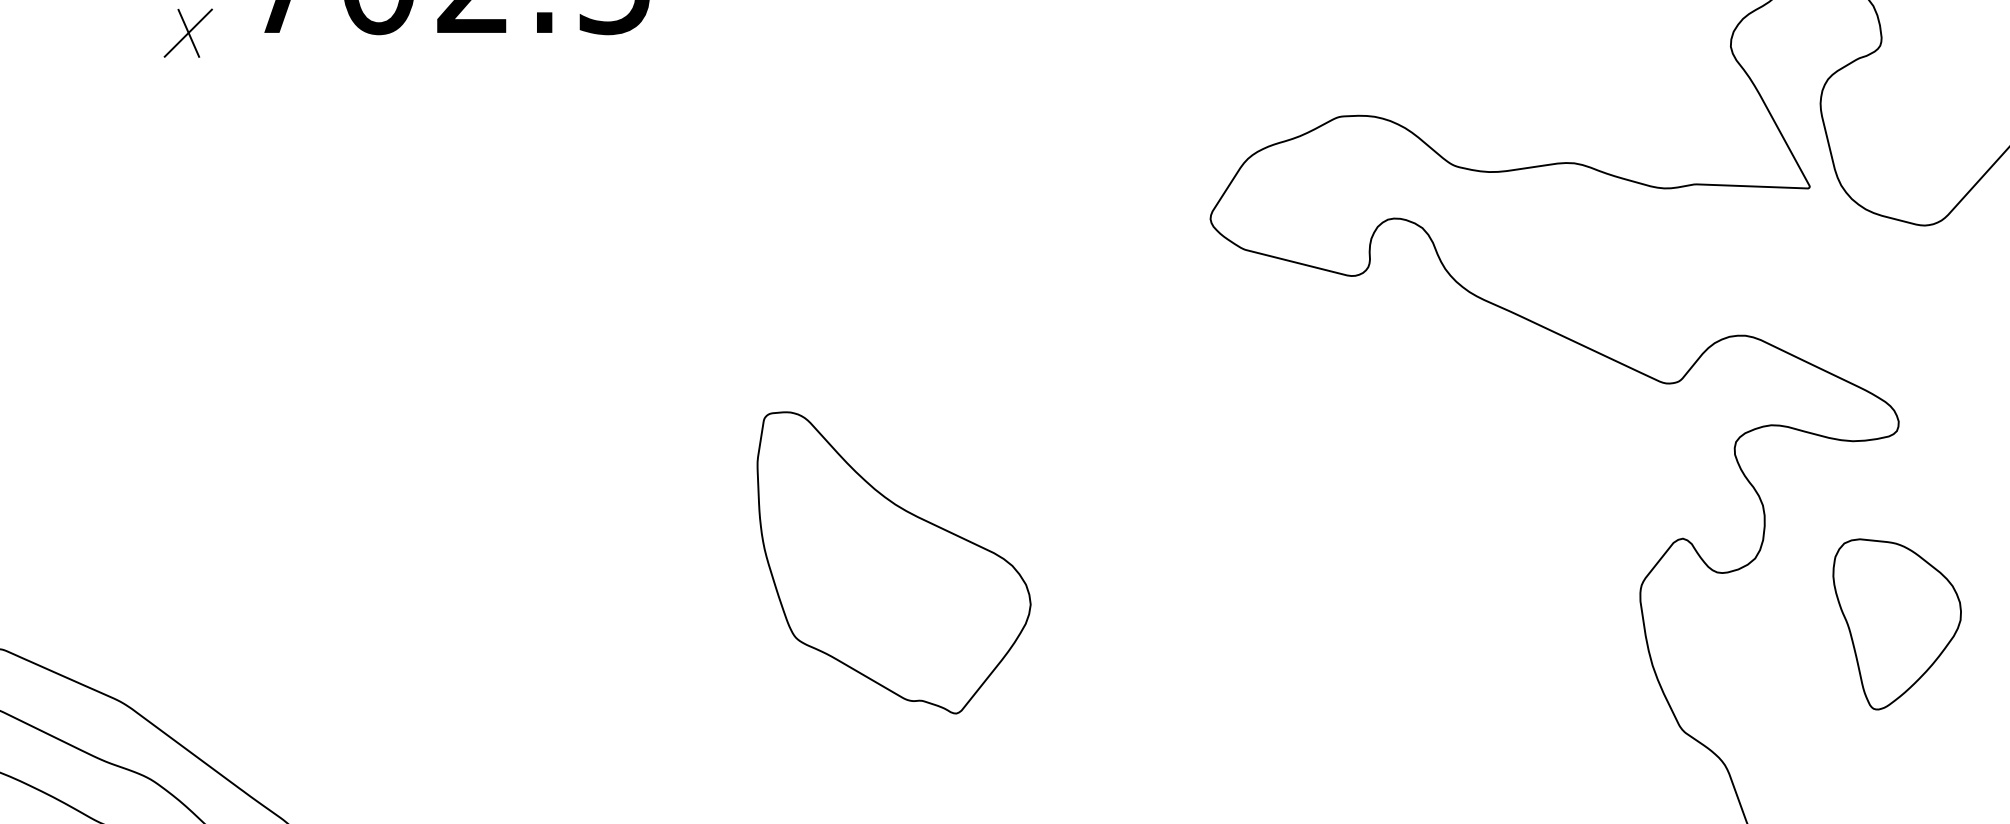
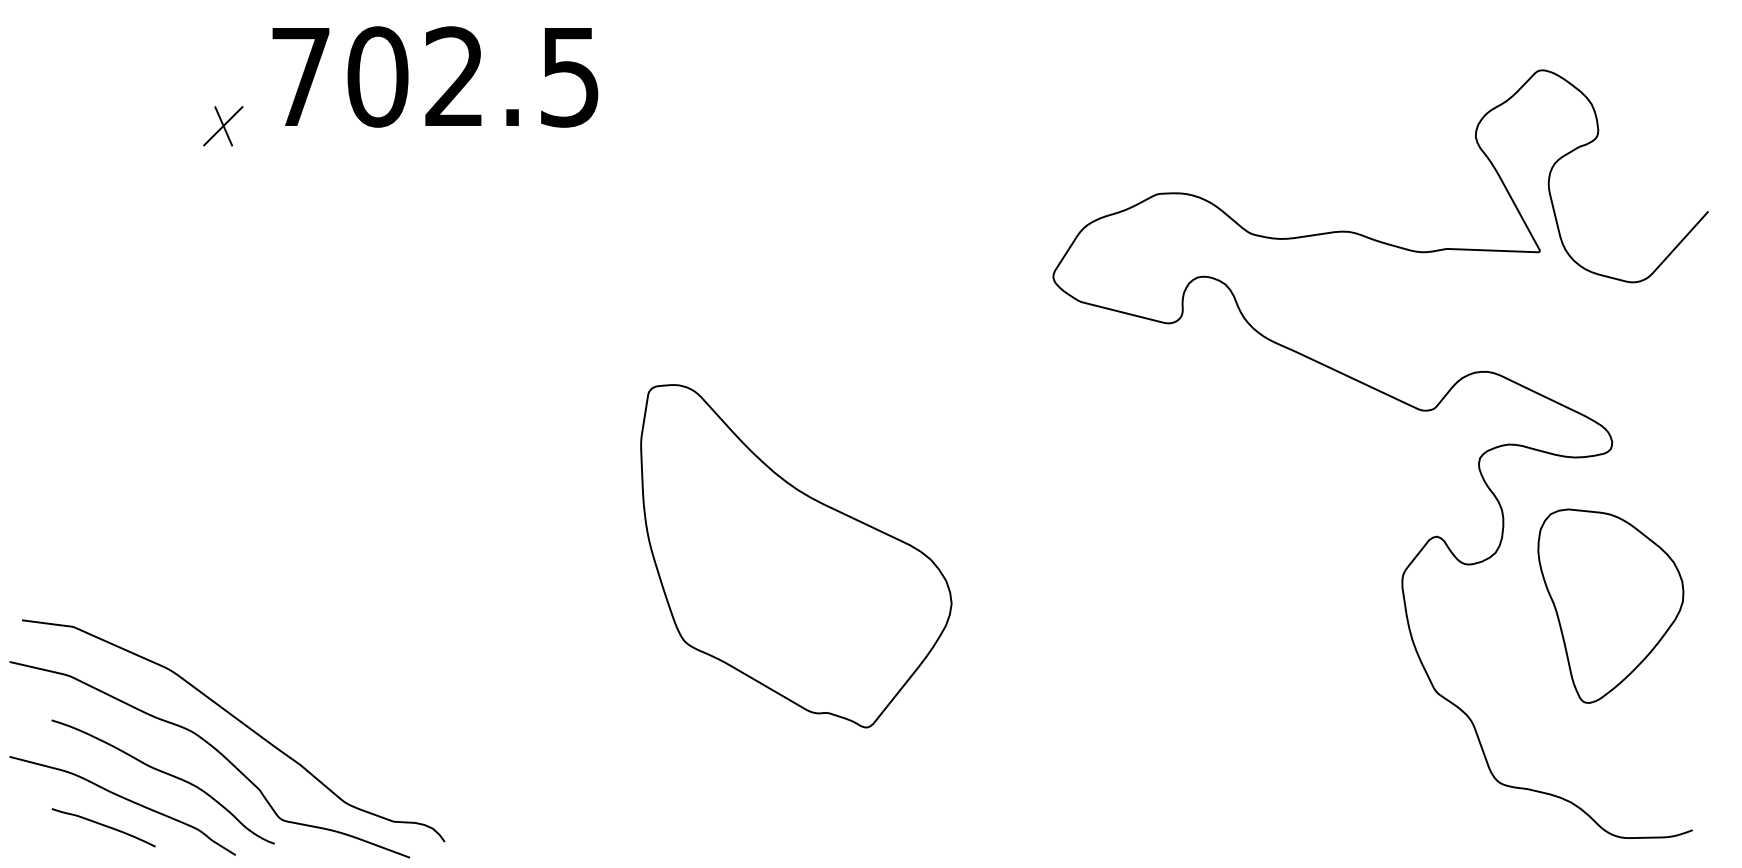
part: (894, 563) -> (796, 556), size x1.4
part: (1896, 624) -> (1610, 606), size x1.4

